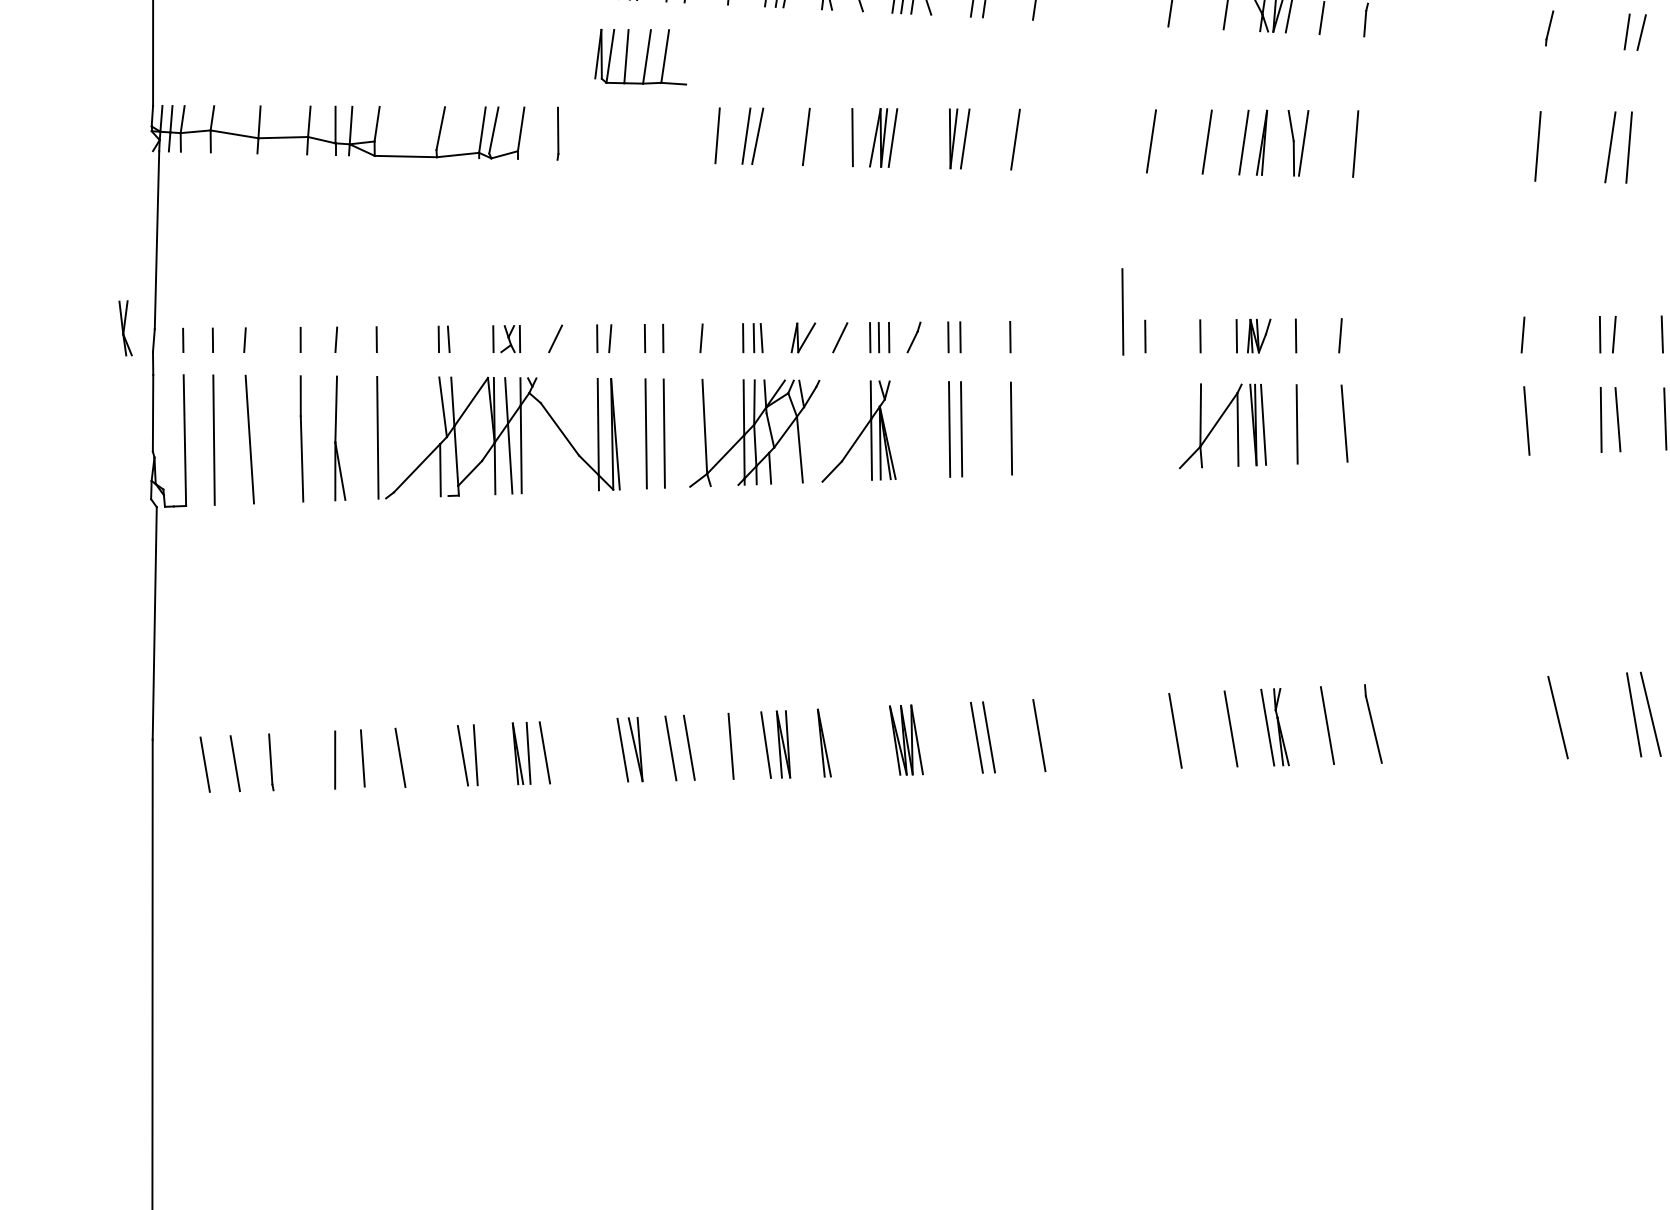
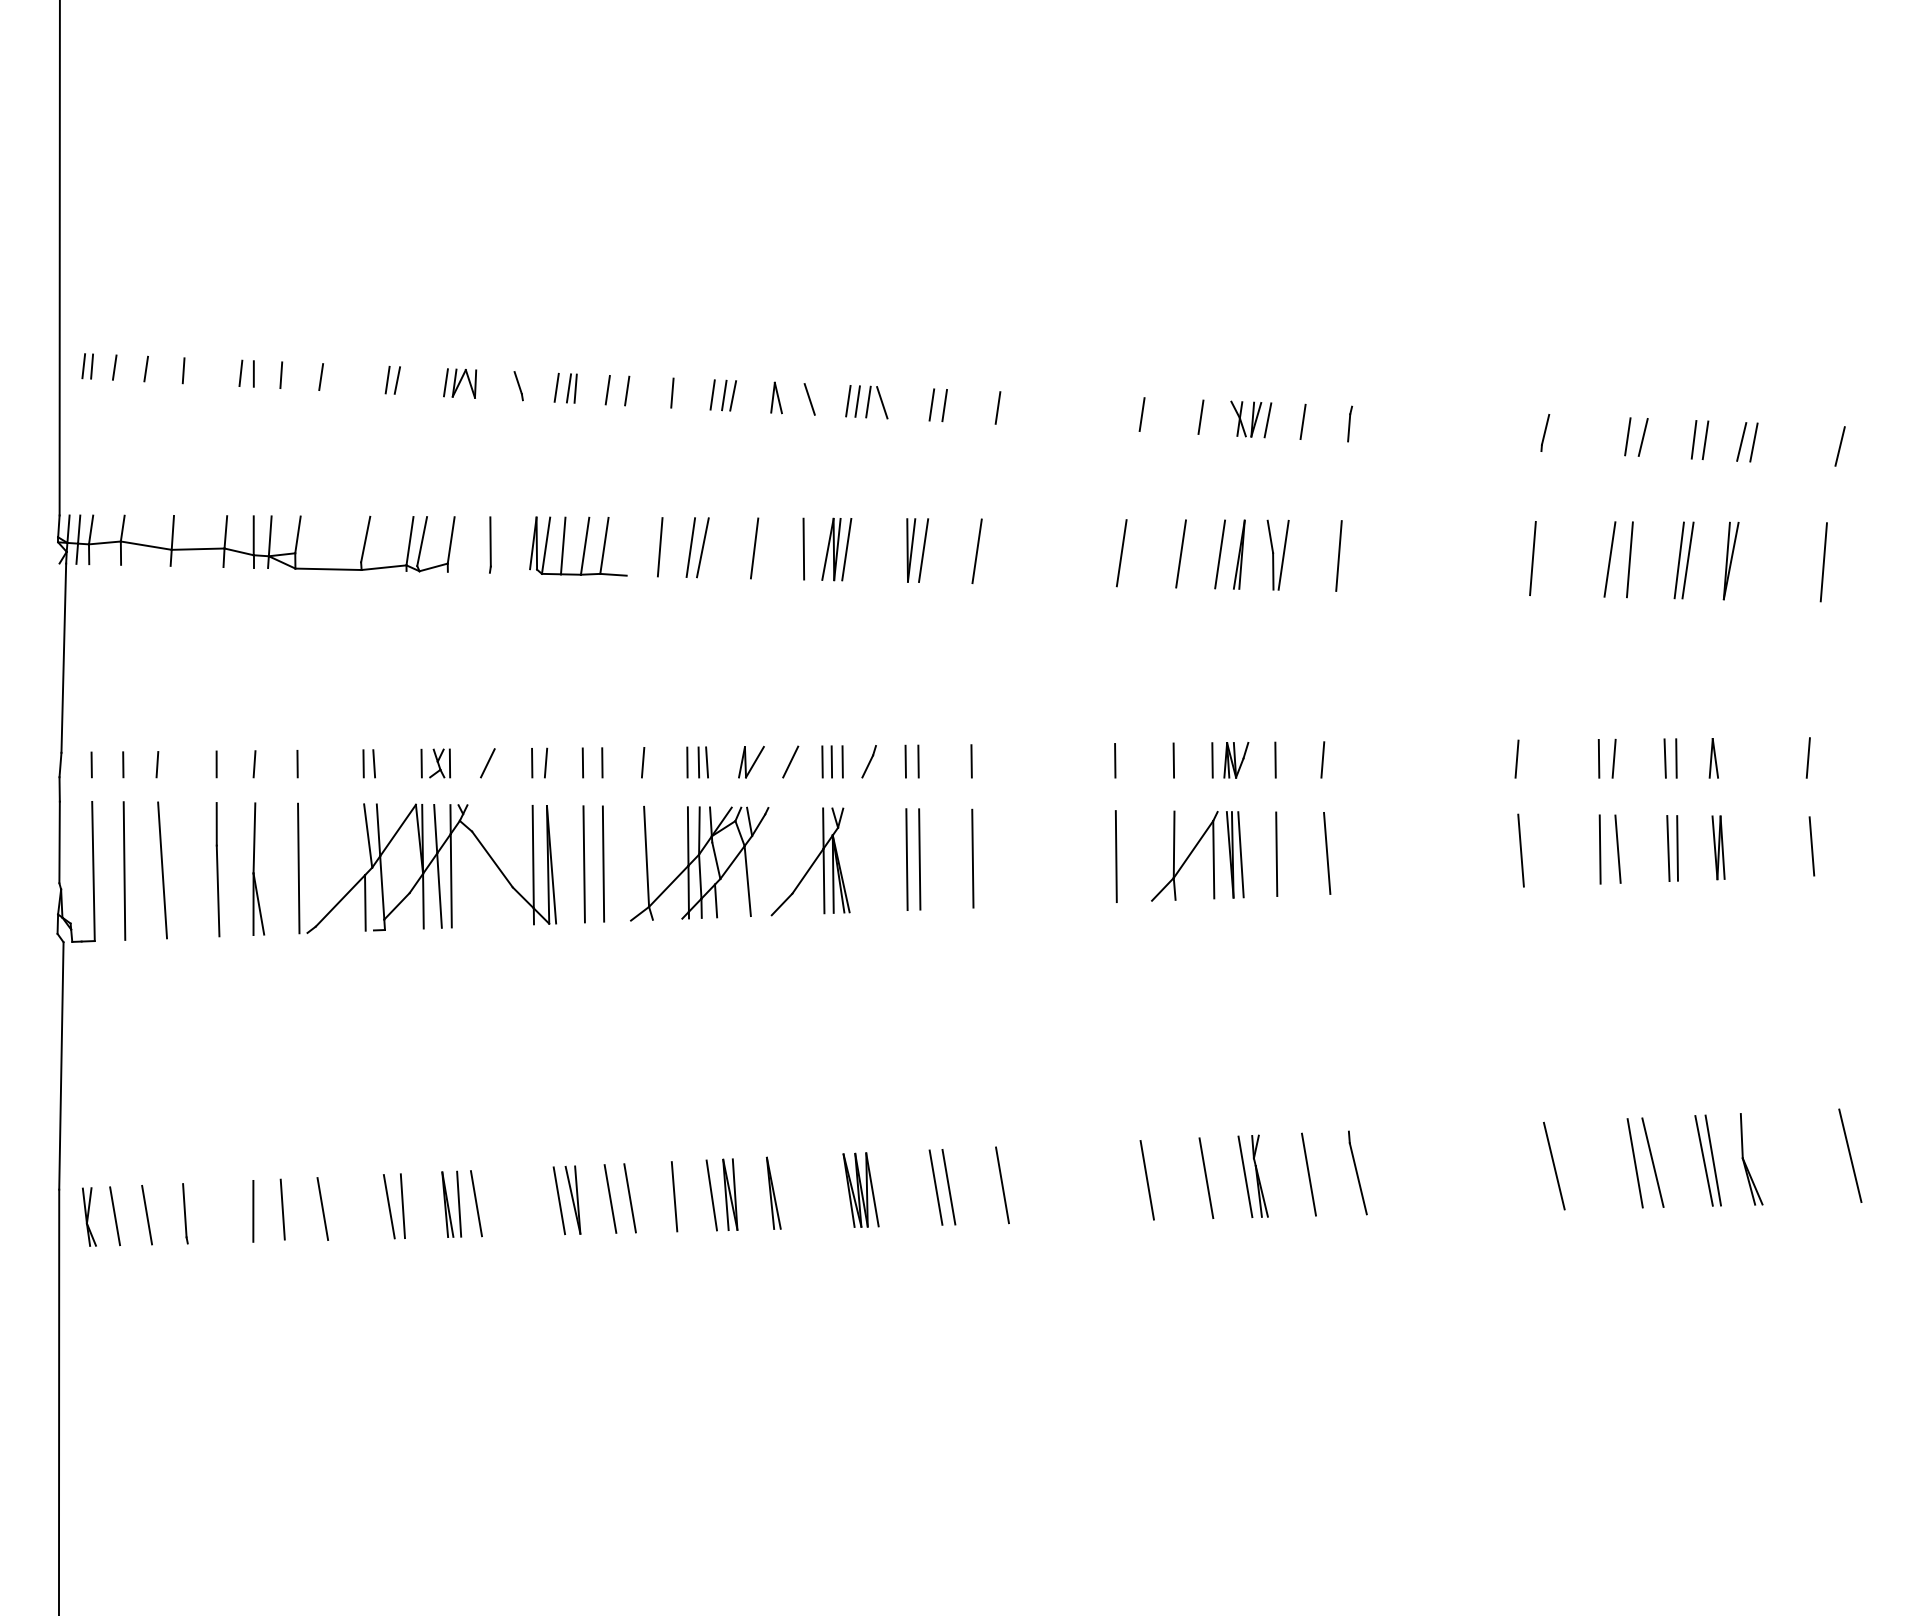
part: (640, 57) -> (578, 546), moved
line: (1123, 311) -> (1116, 856), moved
part: (125, 327) -> (89, 1216), moved

